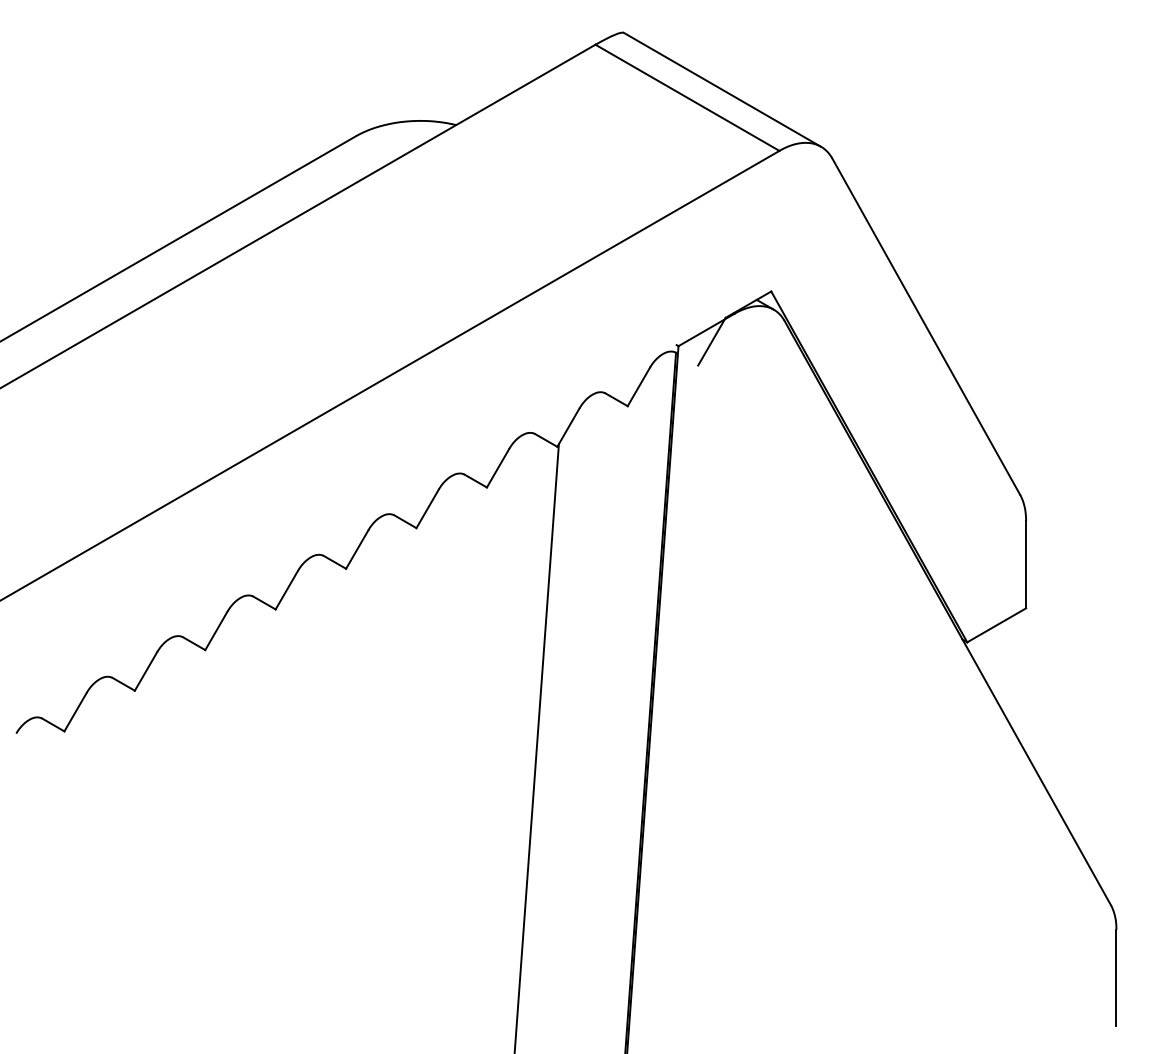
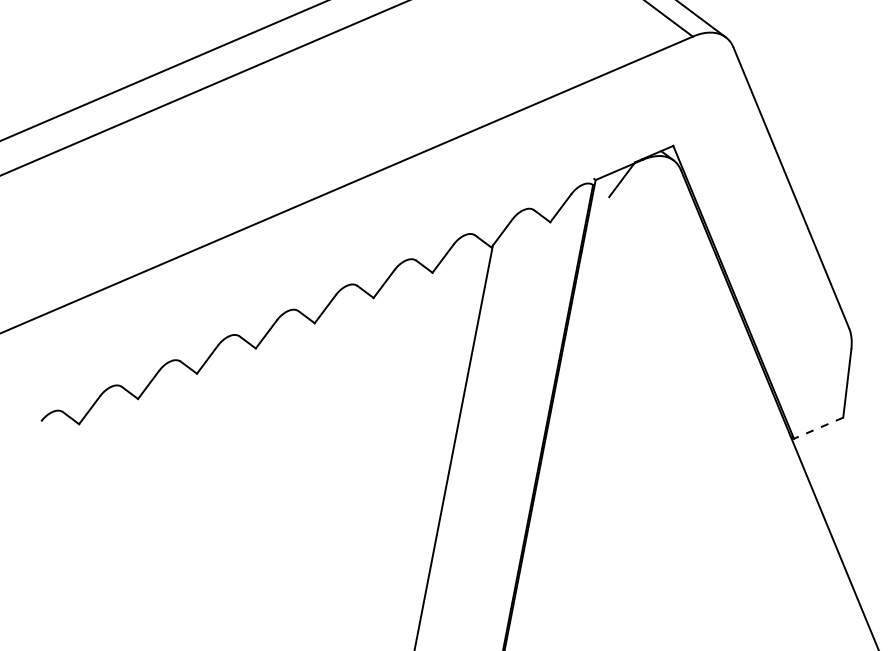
line: (996, 625) -> (818, 428), solid -> dashed

